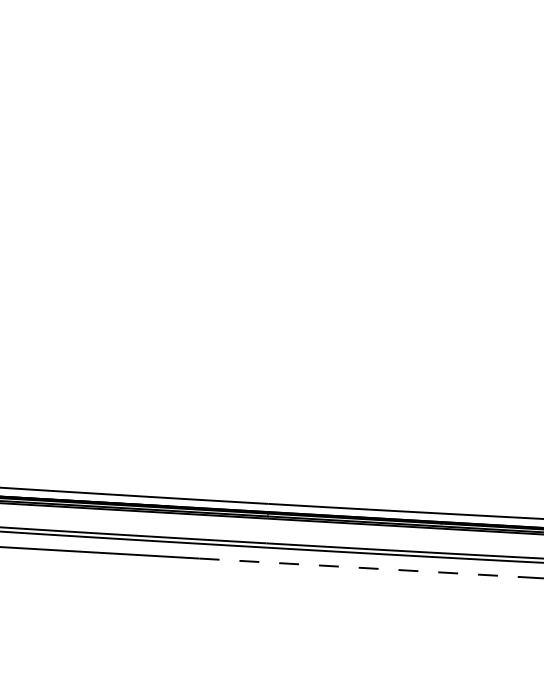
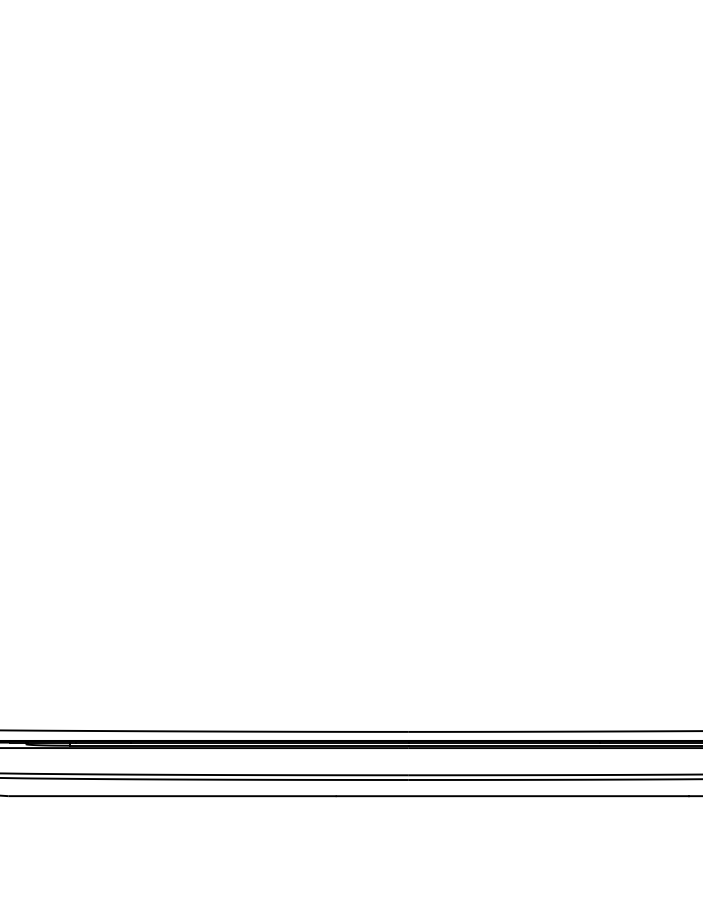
line: (360, 568) -> (513, 796), dashed -> solid

